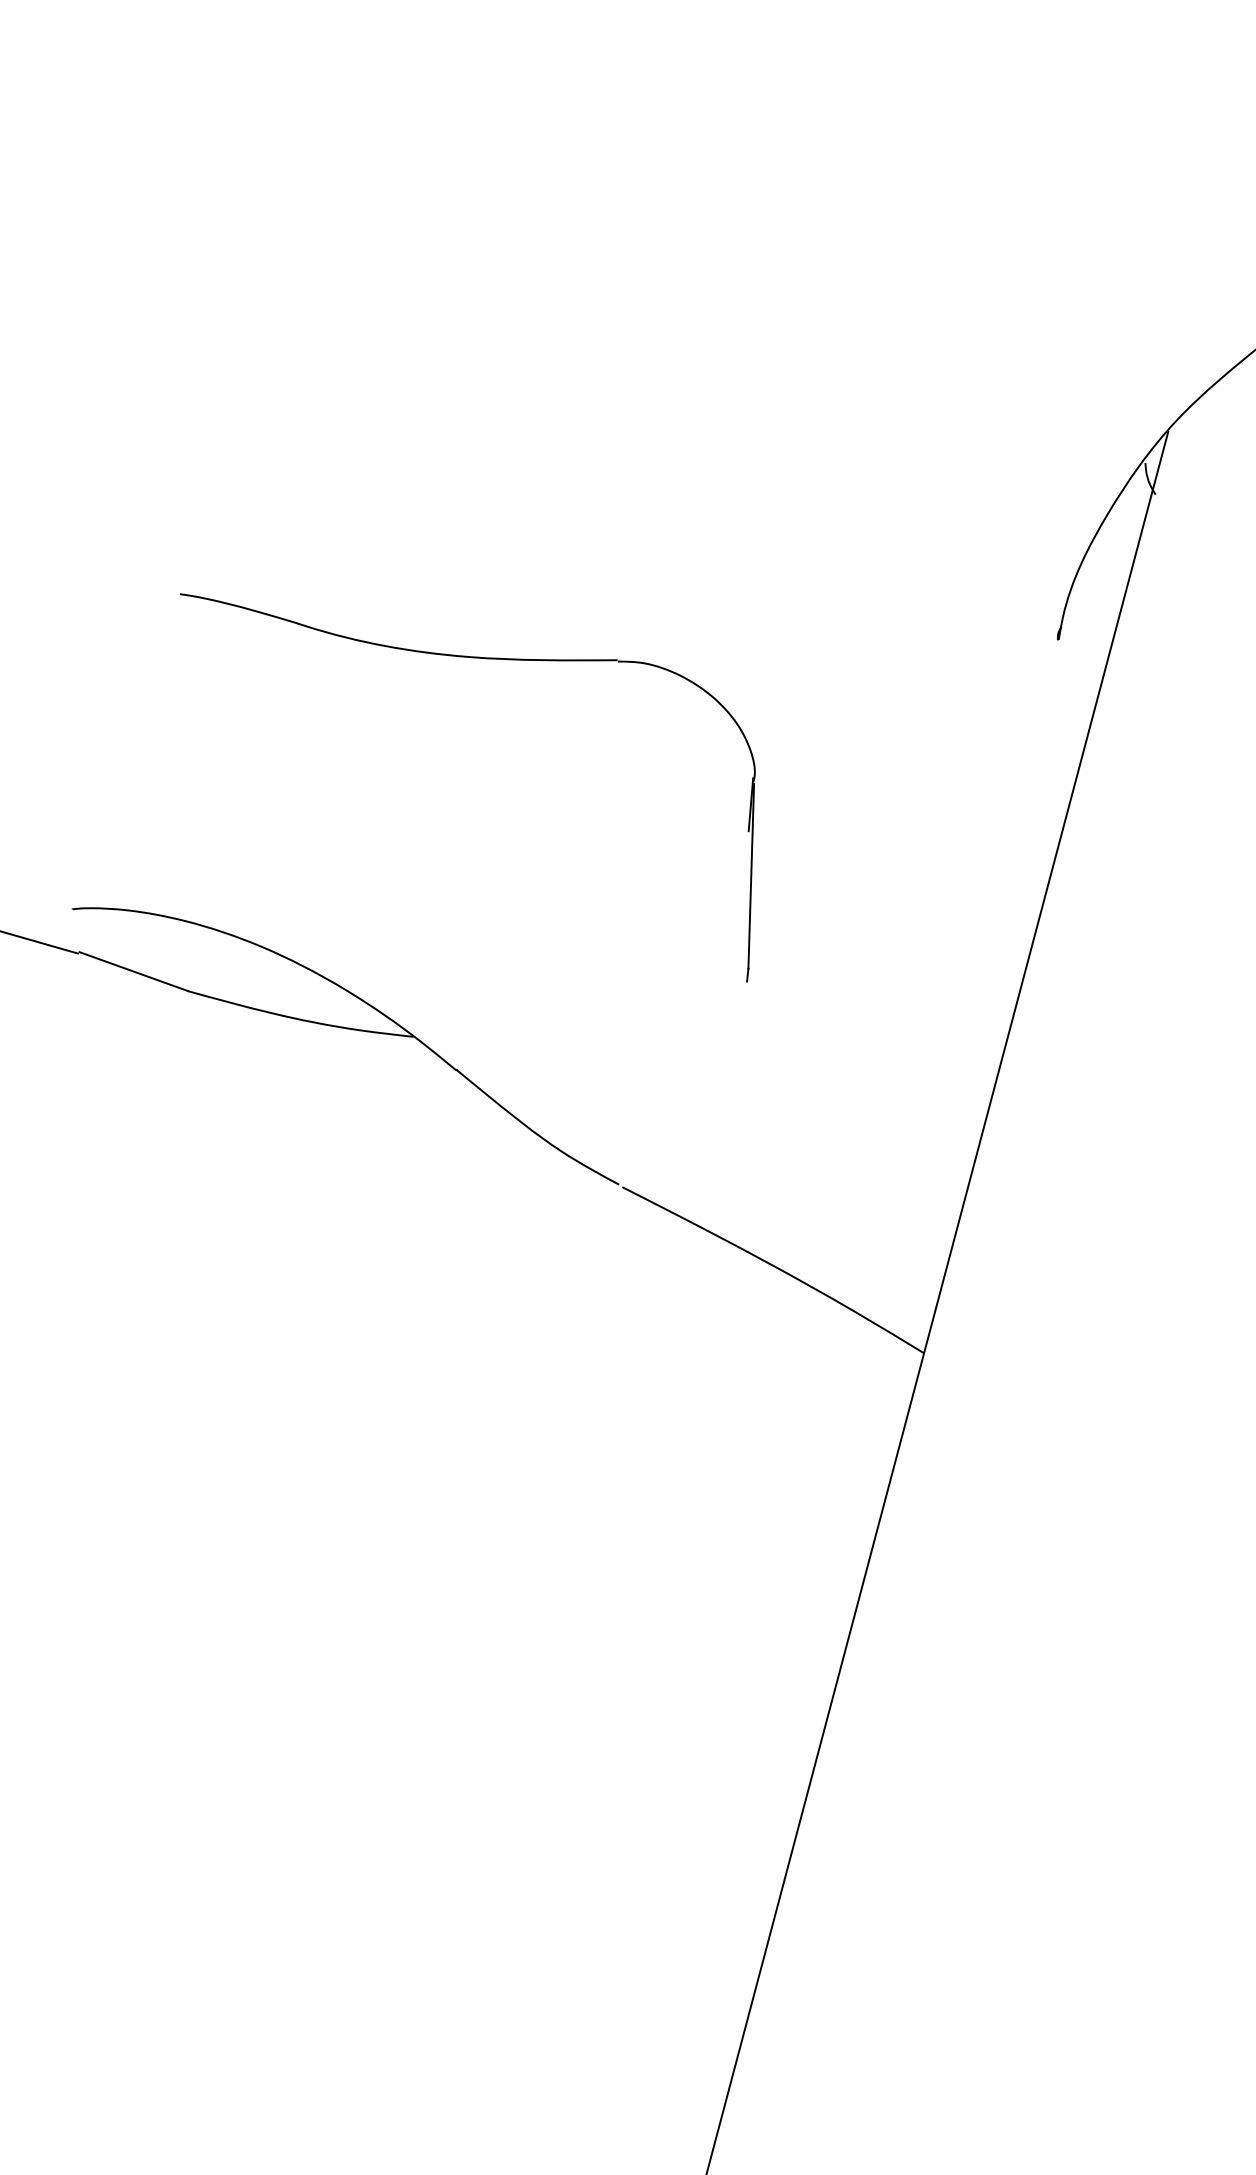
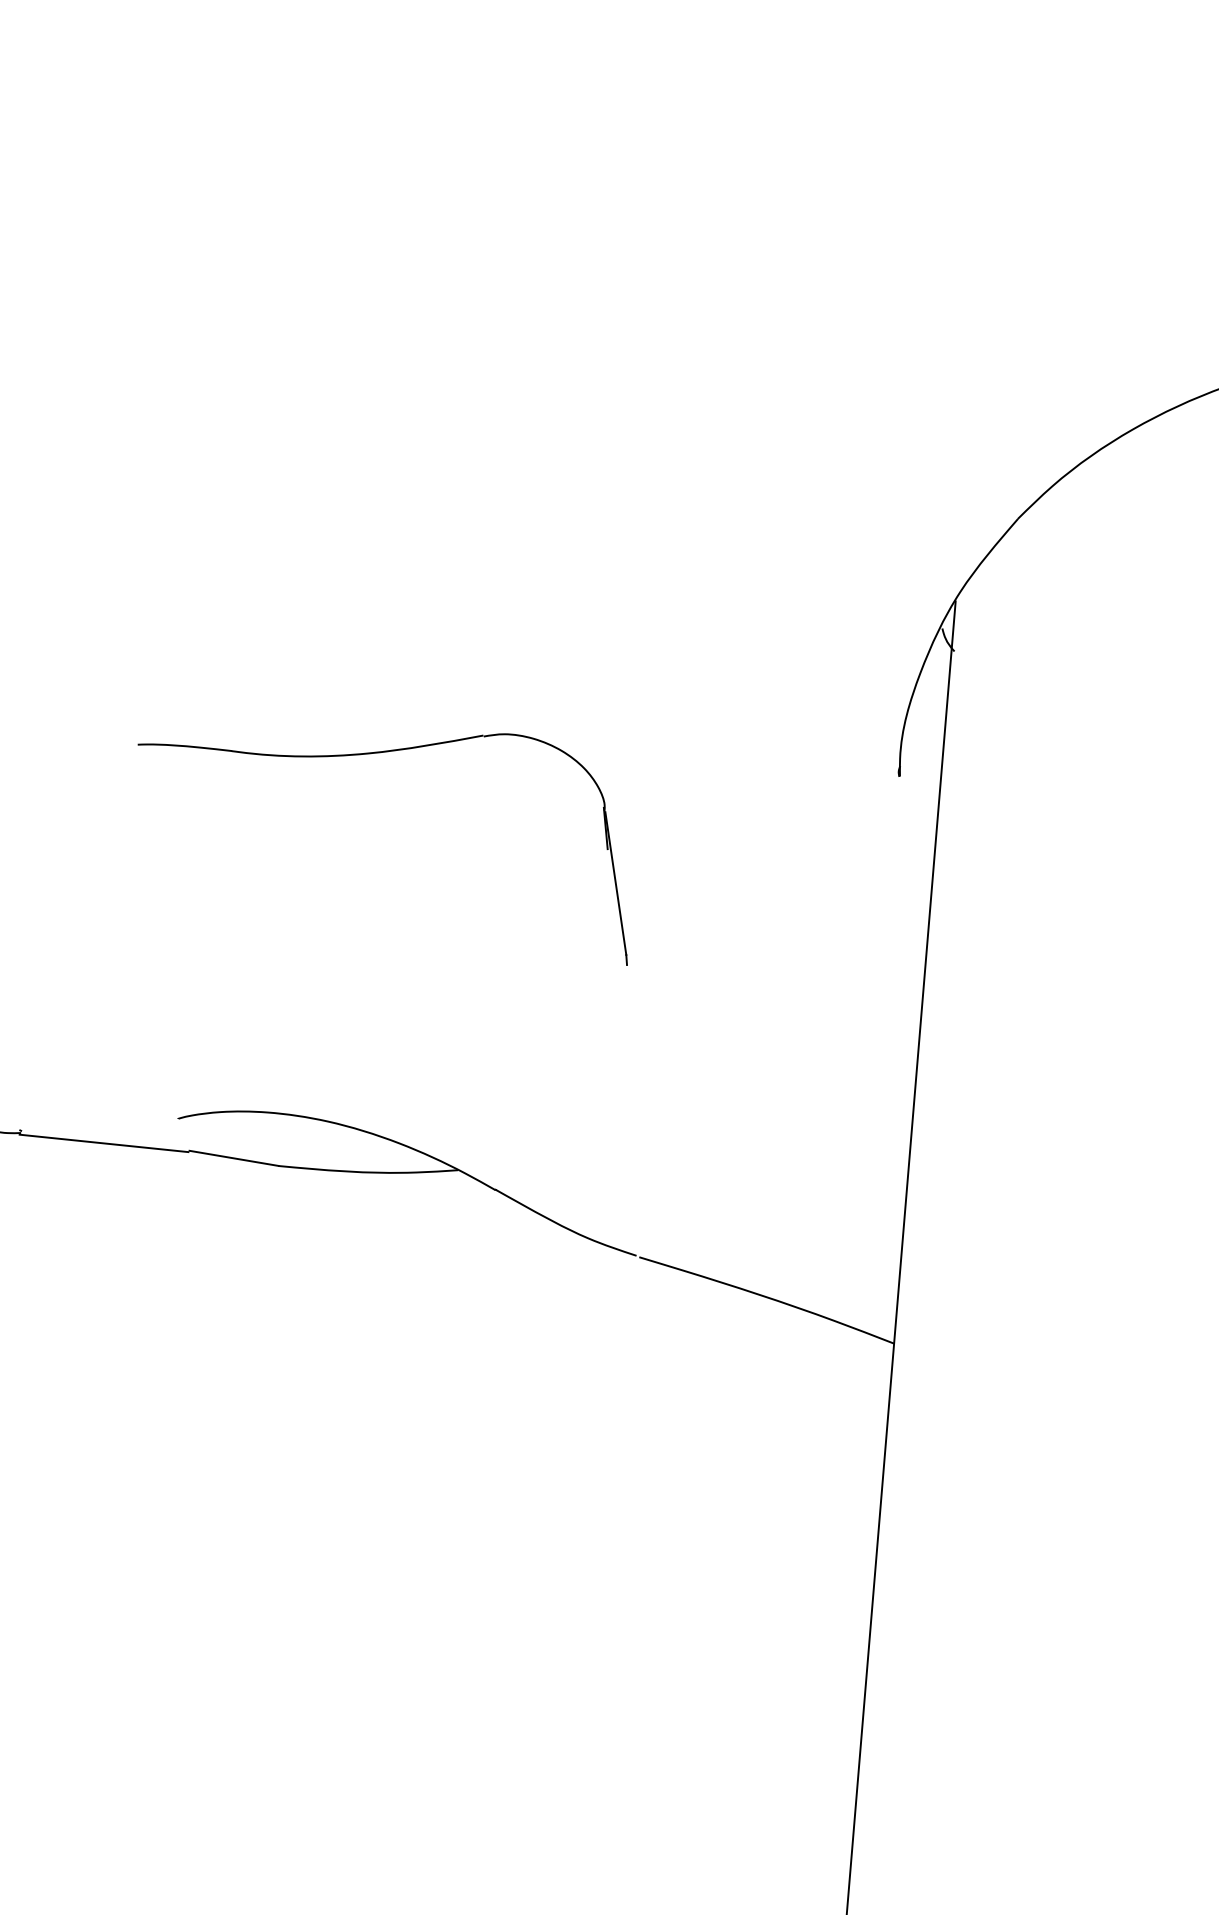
part: (471, 658) -> (370, 754), moved

